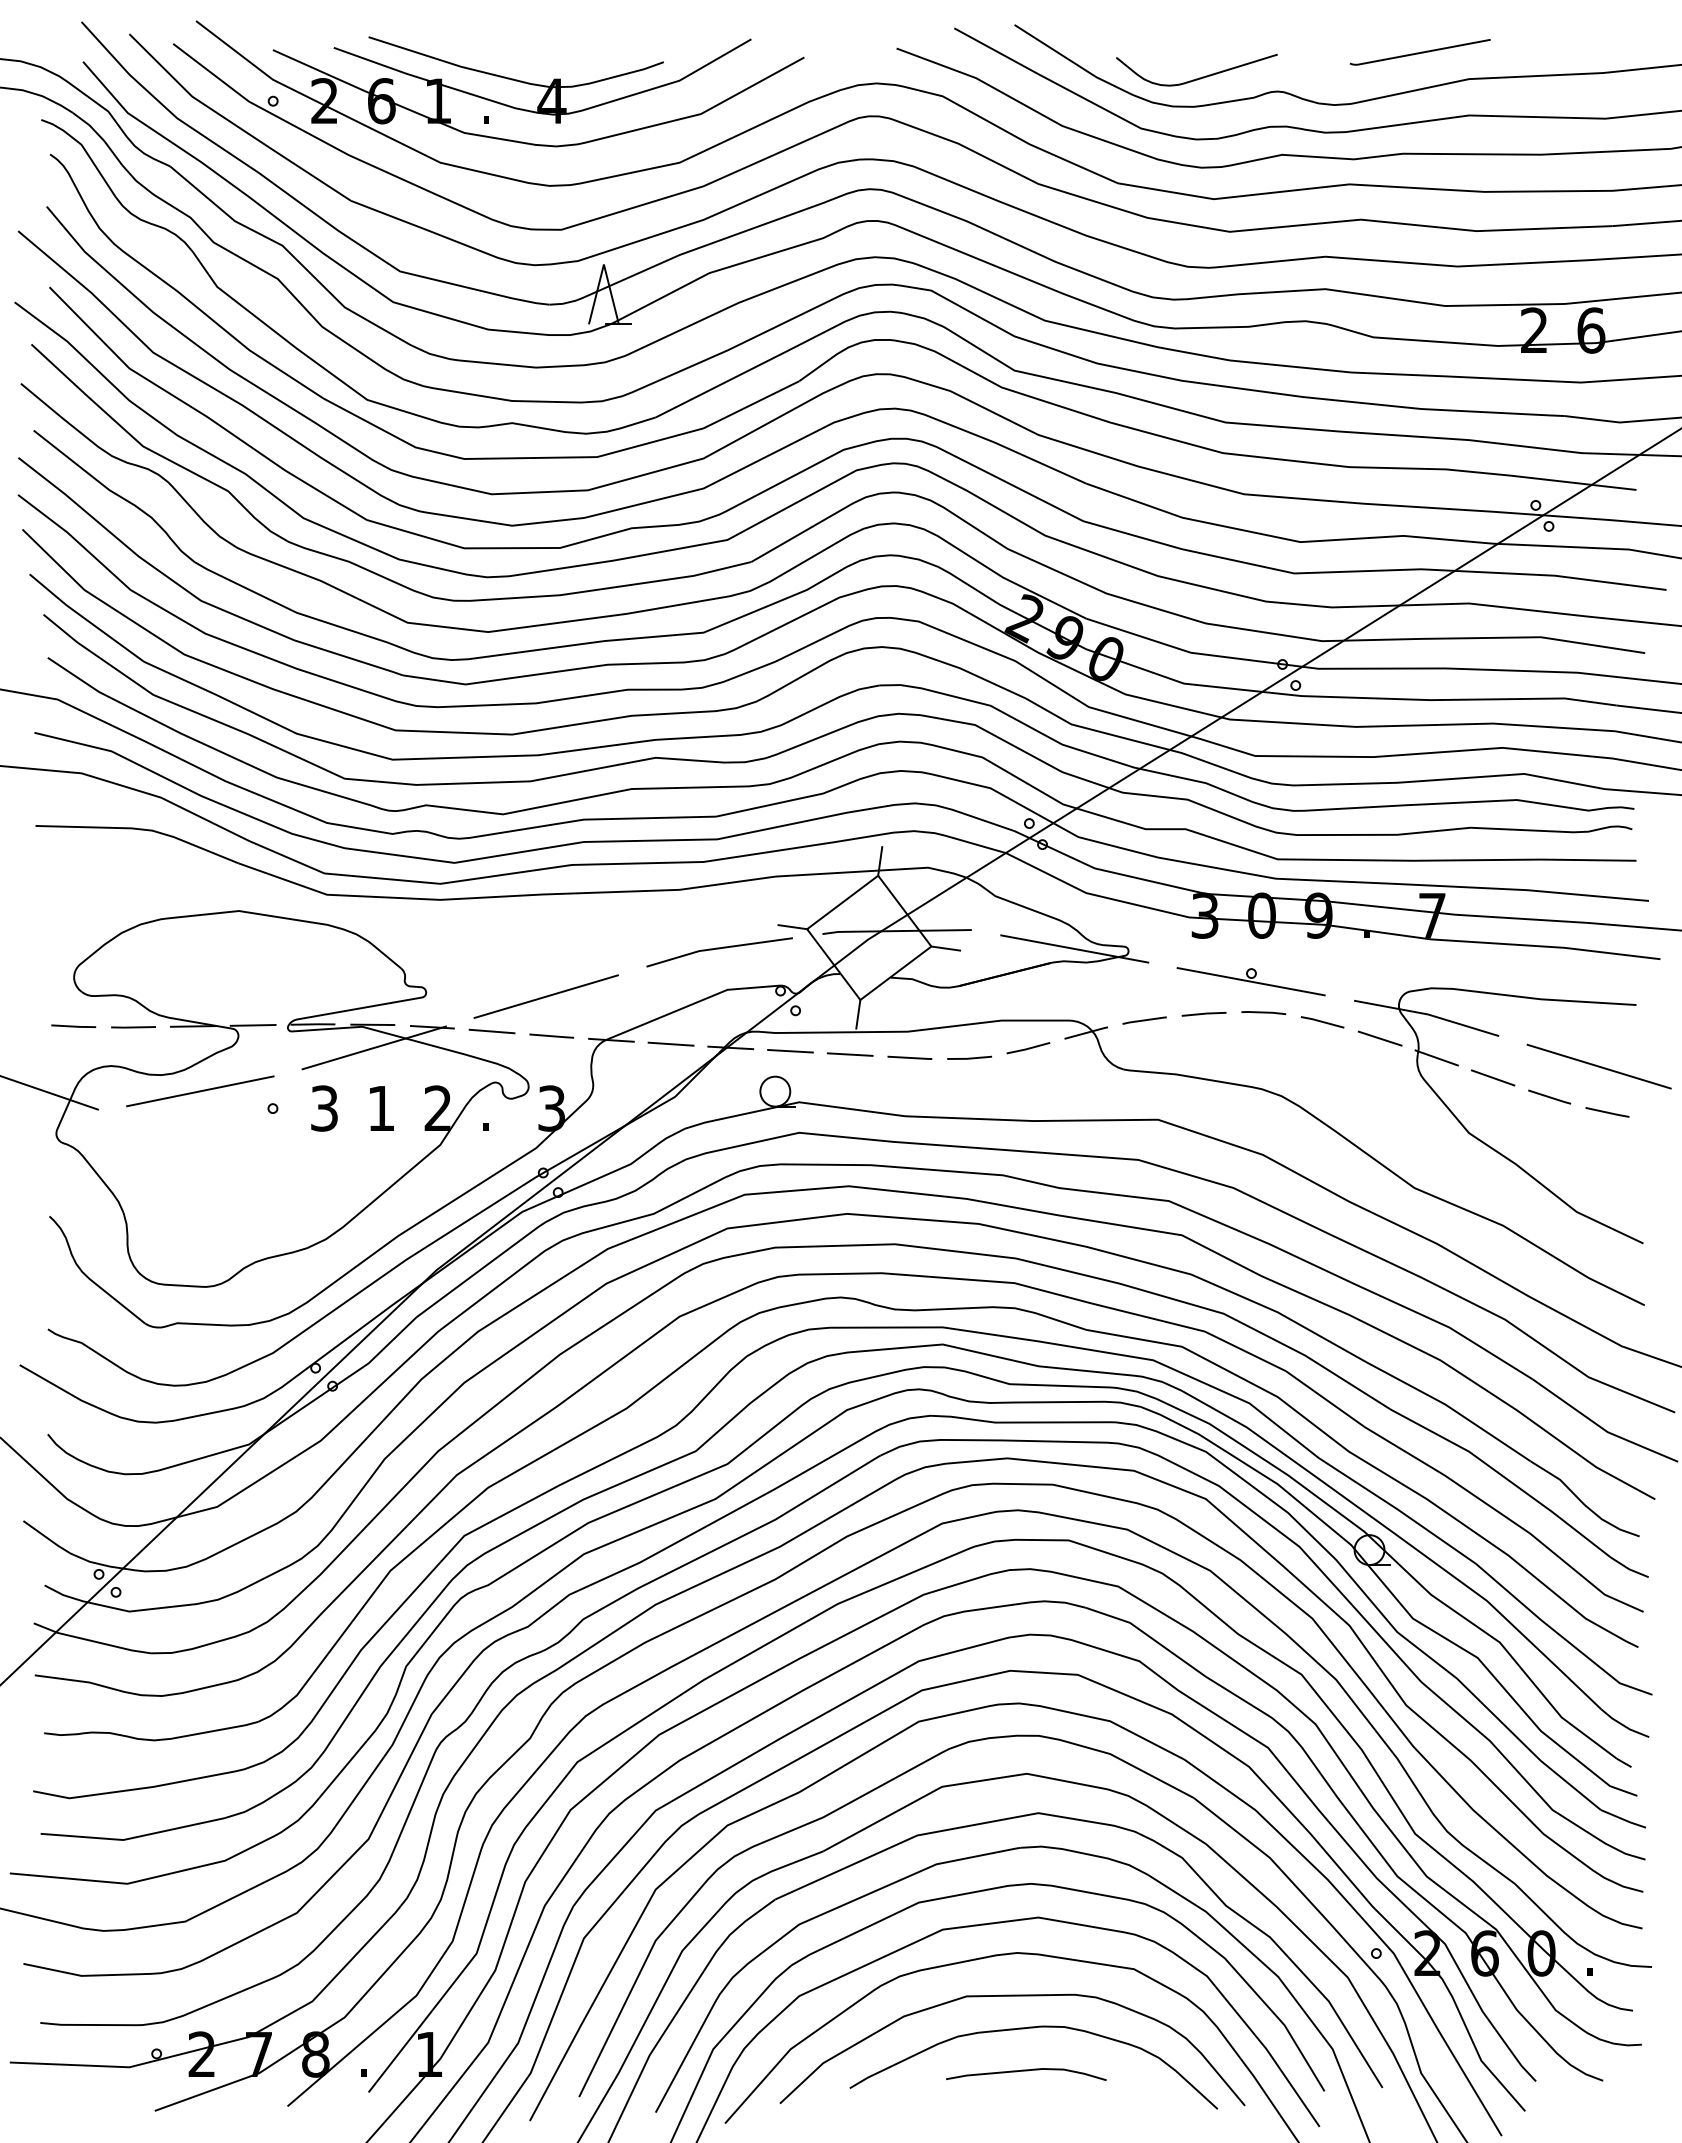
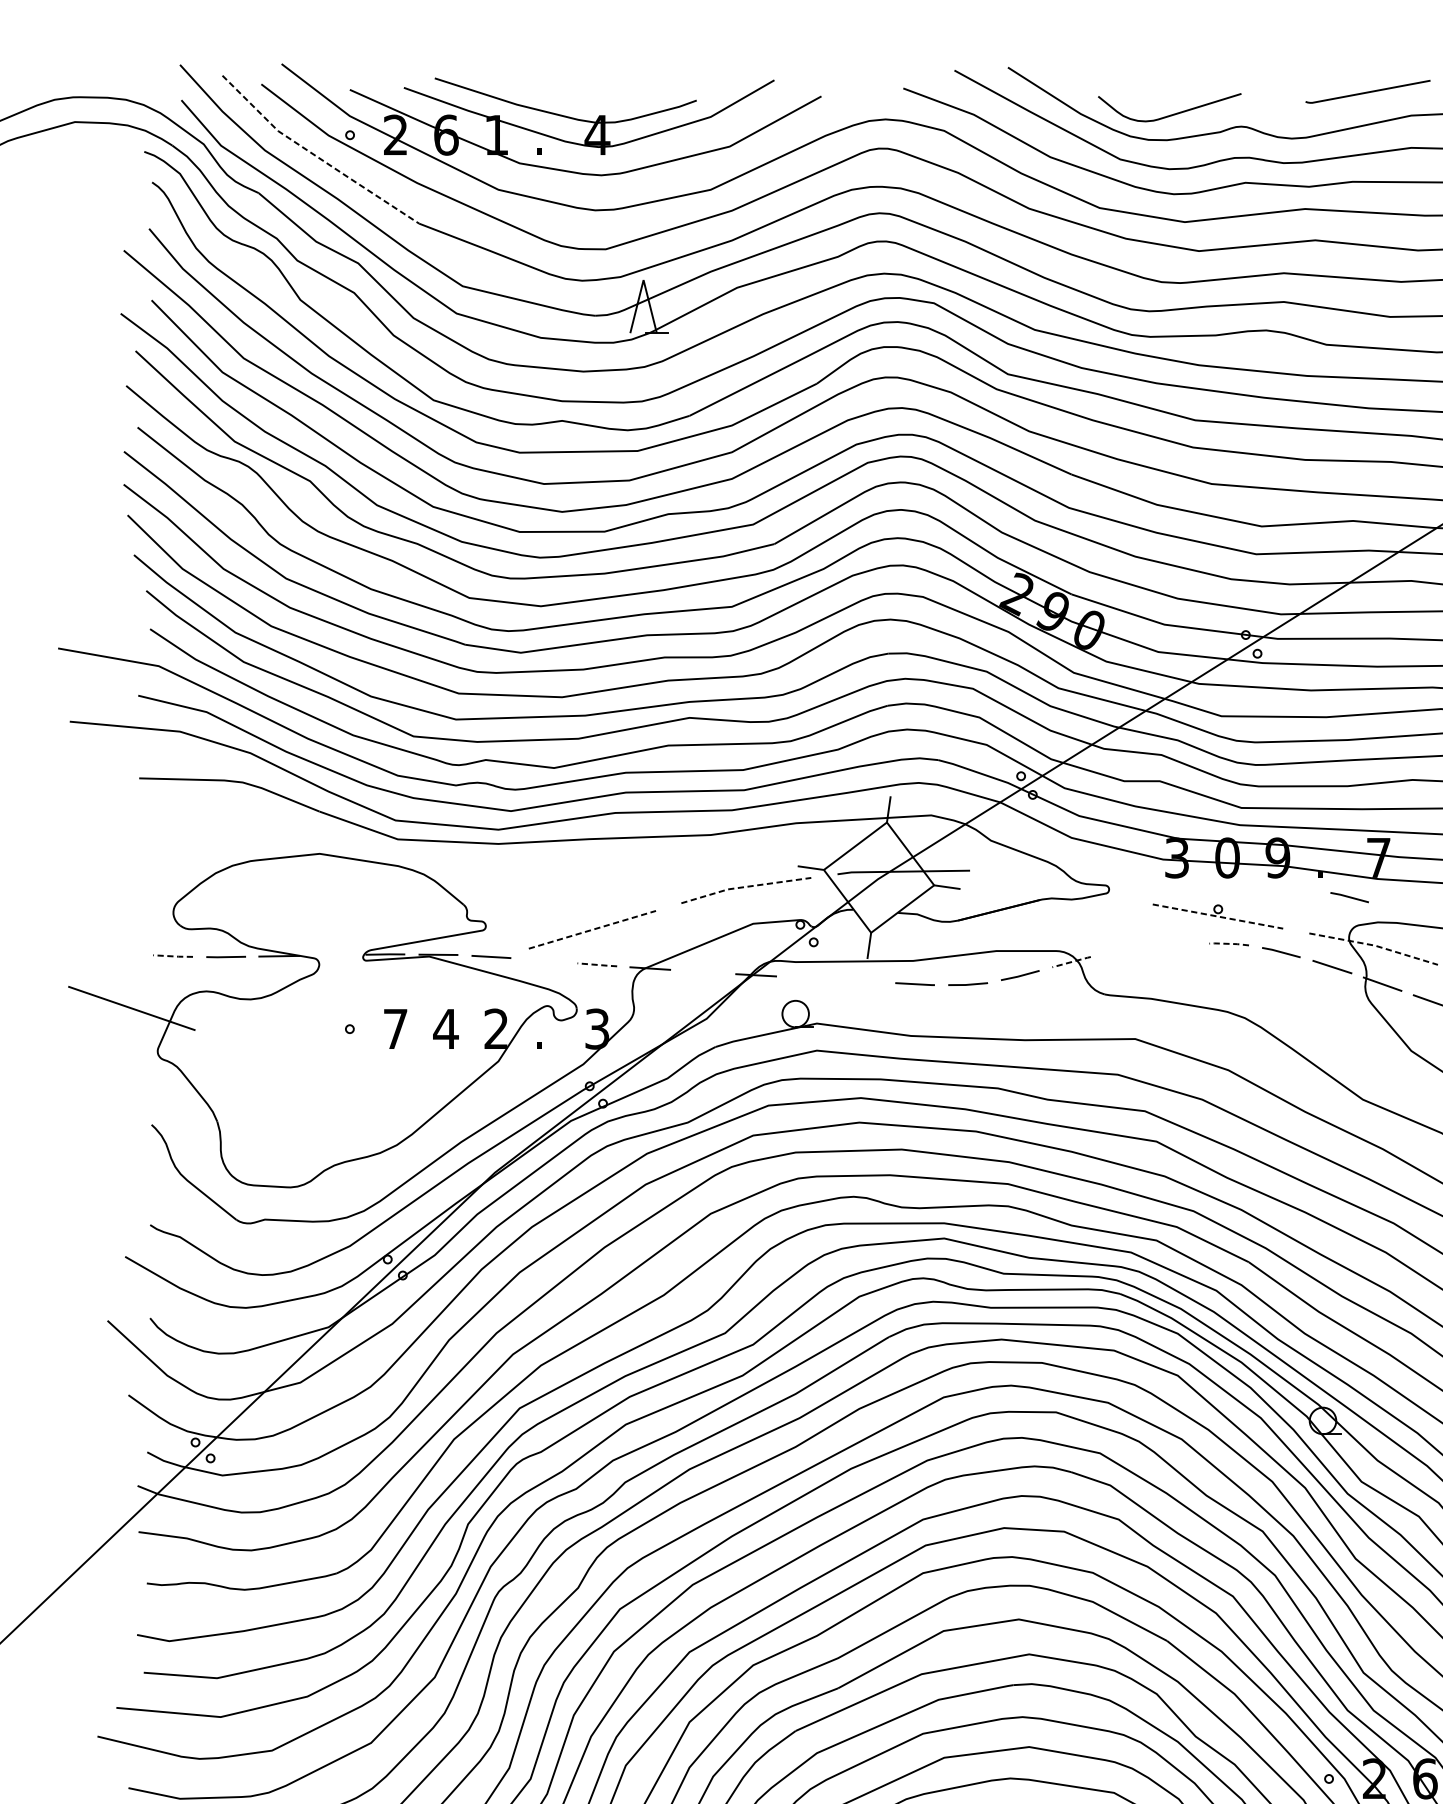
line: (234, 124) -> (315, 155), solid -> dashed
line: (717, 948) -> (744, 887), solid -> dashed
line: (1074, 948) -> (1061, 887), removed
line: (1399, 960) -> (1349, 897), added
line: (1251, 981) -> (1218, 916), solid -> dashed
line: (546, 996) -> (592, 929), solid -> dashed
line: (1263, 1012) -> (1228, 943), solid -> dashed
line: (1203, 1013) -> (1175, 944), removed
line: (1428, 1014) -> (1375, 945), solid -> dashed
line: (1144, 1020) -> (1123, 950), removed
line: (252, 1025) -> (331, 955), removed
line: (73, 1026) -> (172, 956), solid -> dashed
line: (491, 1031) -> (543, 960), removed
line: (1086, 1032) -> (1071, 961), solid -> dashed
line: (551, 1036) -> (597, 965), solid -> dashed
line: (670, 1043) -> (702, 971), removed
line: (373, 1047) -> (439, 974), removed
line: (790, 1051) -> (809, 978), removed
line: (849, 1054) -> (861, 981), removed
line: (200, 1091) -> (285, 1013), removed
text: (324, 1108) -> (395, 1029), 3 -> 7
text: (380, 1108) -> (445, 1029), 1 -> 4

